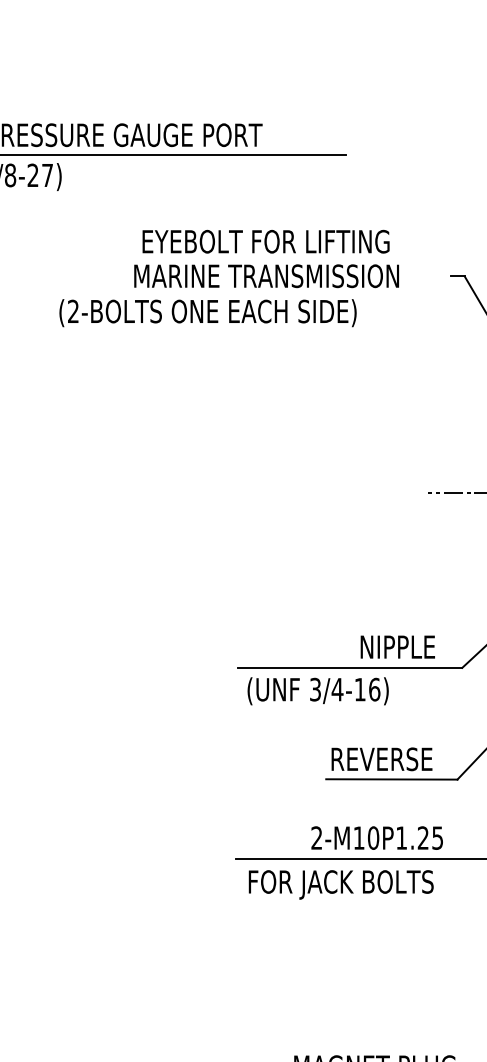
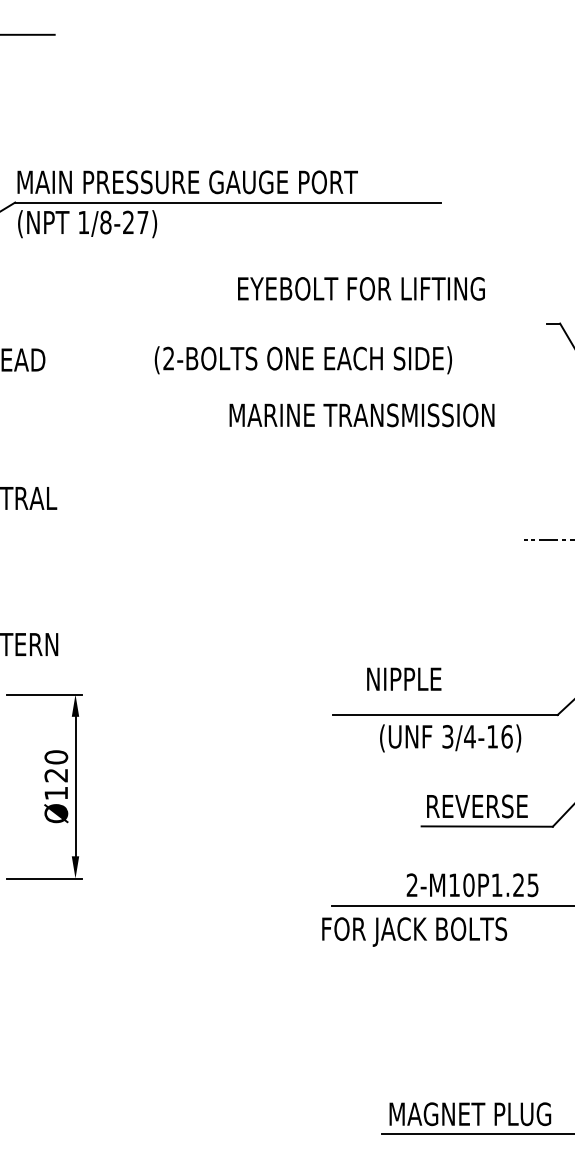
text: (266, 276) -> (361, 415), moved
text: (398, 646) -> (404, 678), moved
text: (318, 691) -> (450, 738), moved
text: (341, 884) -> (414, 931), moved

